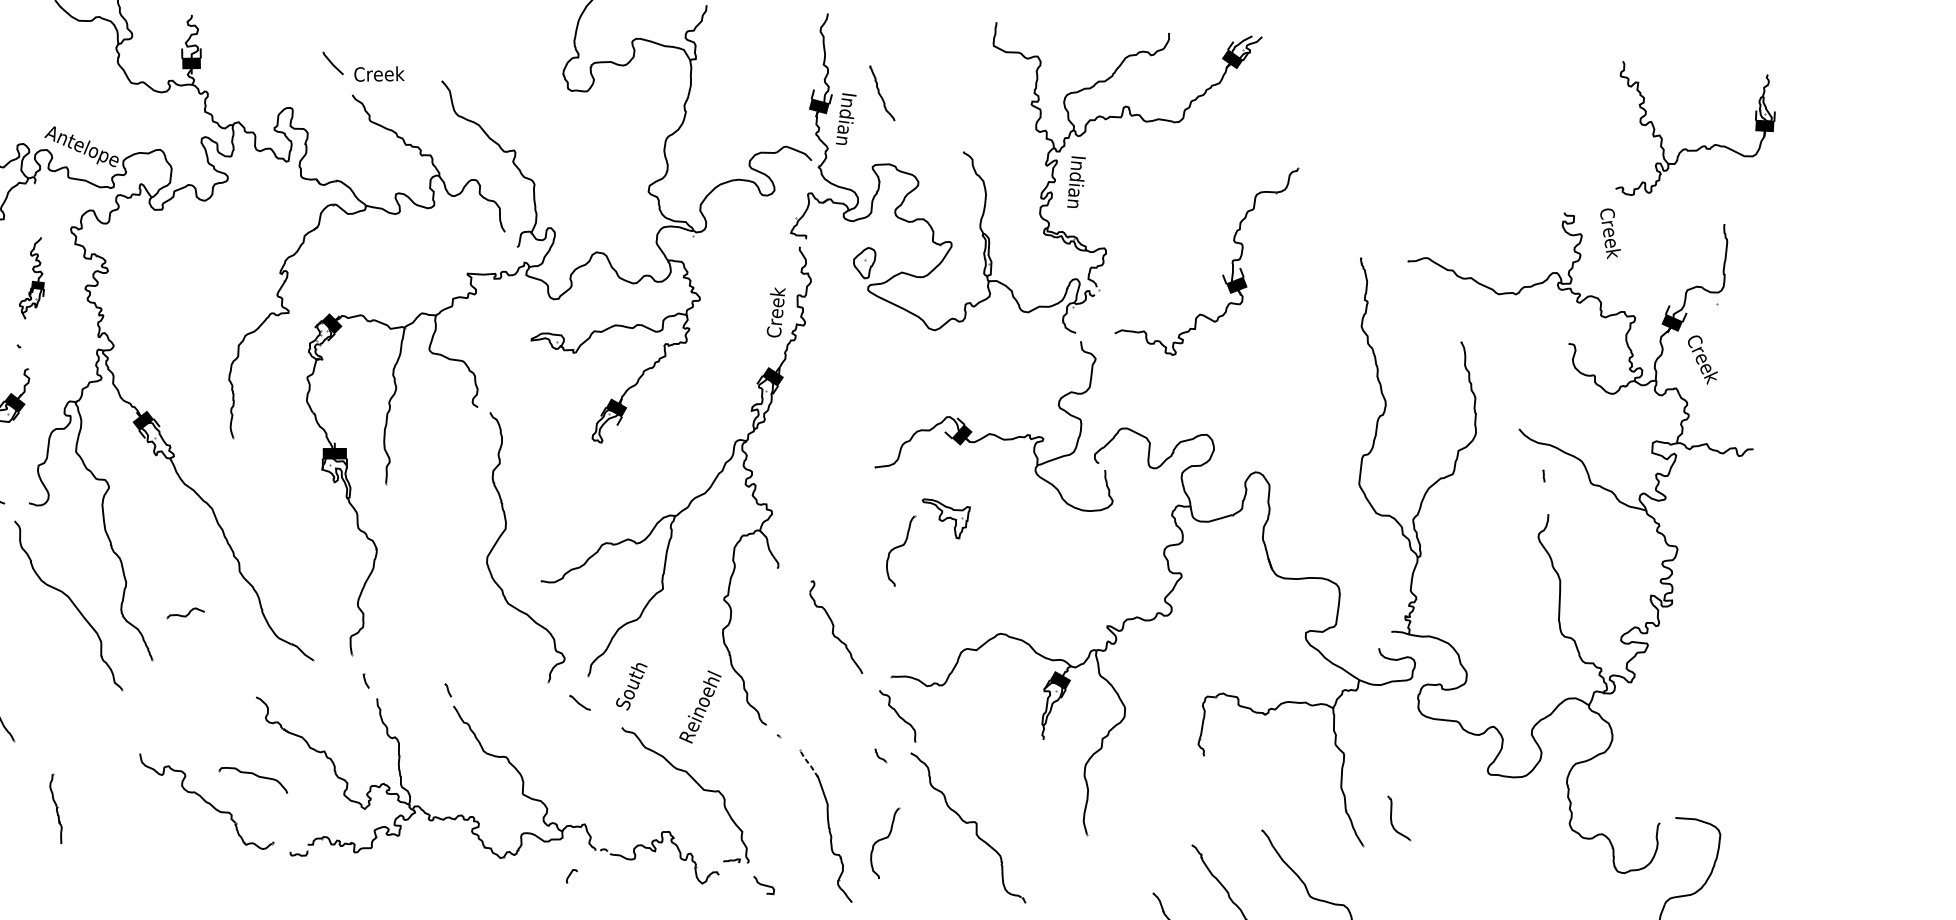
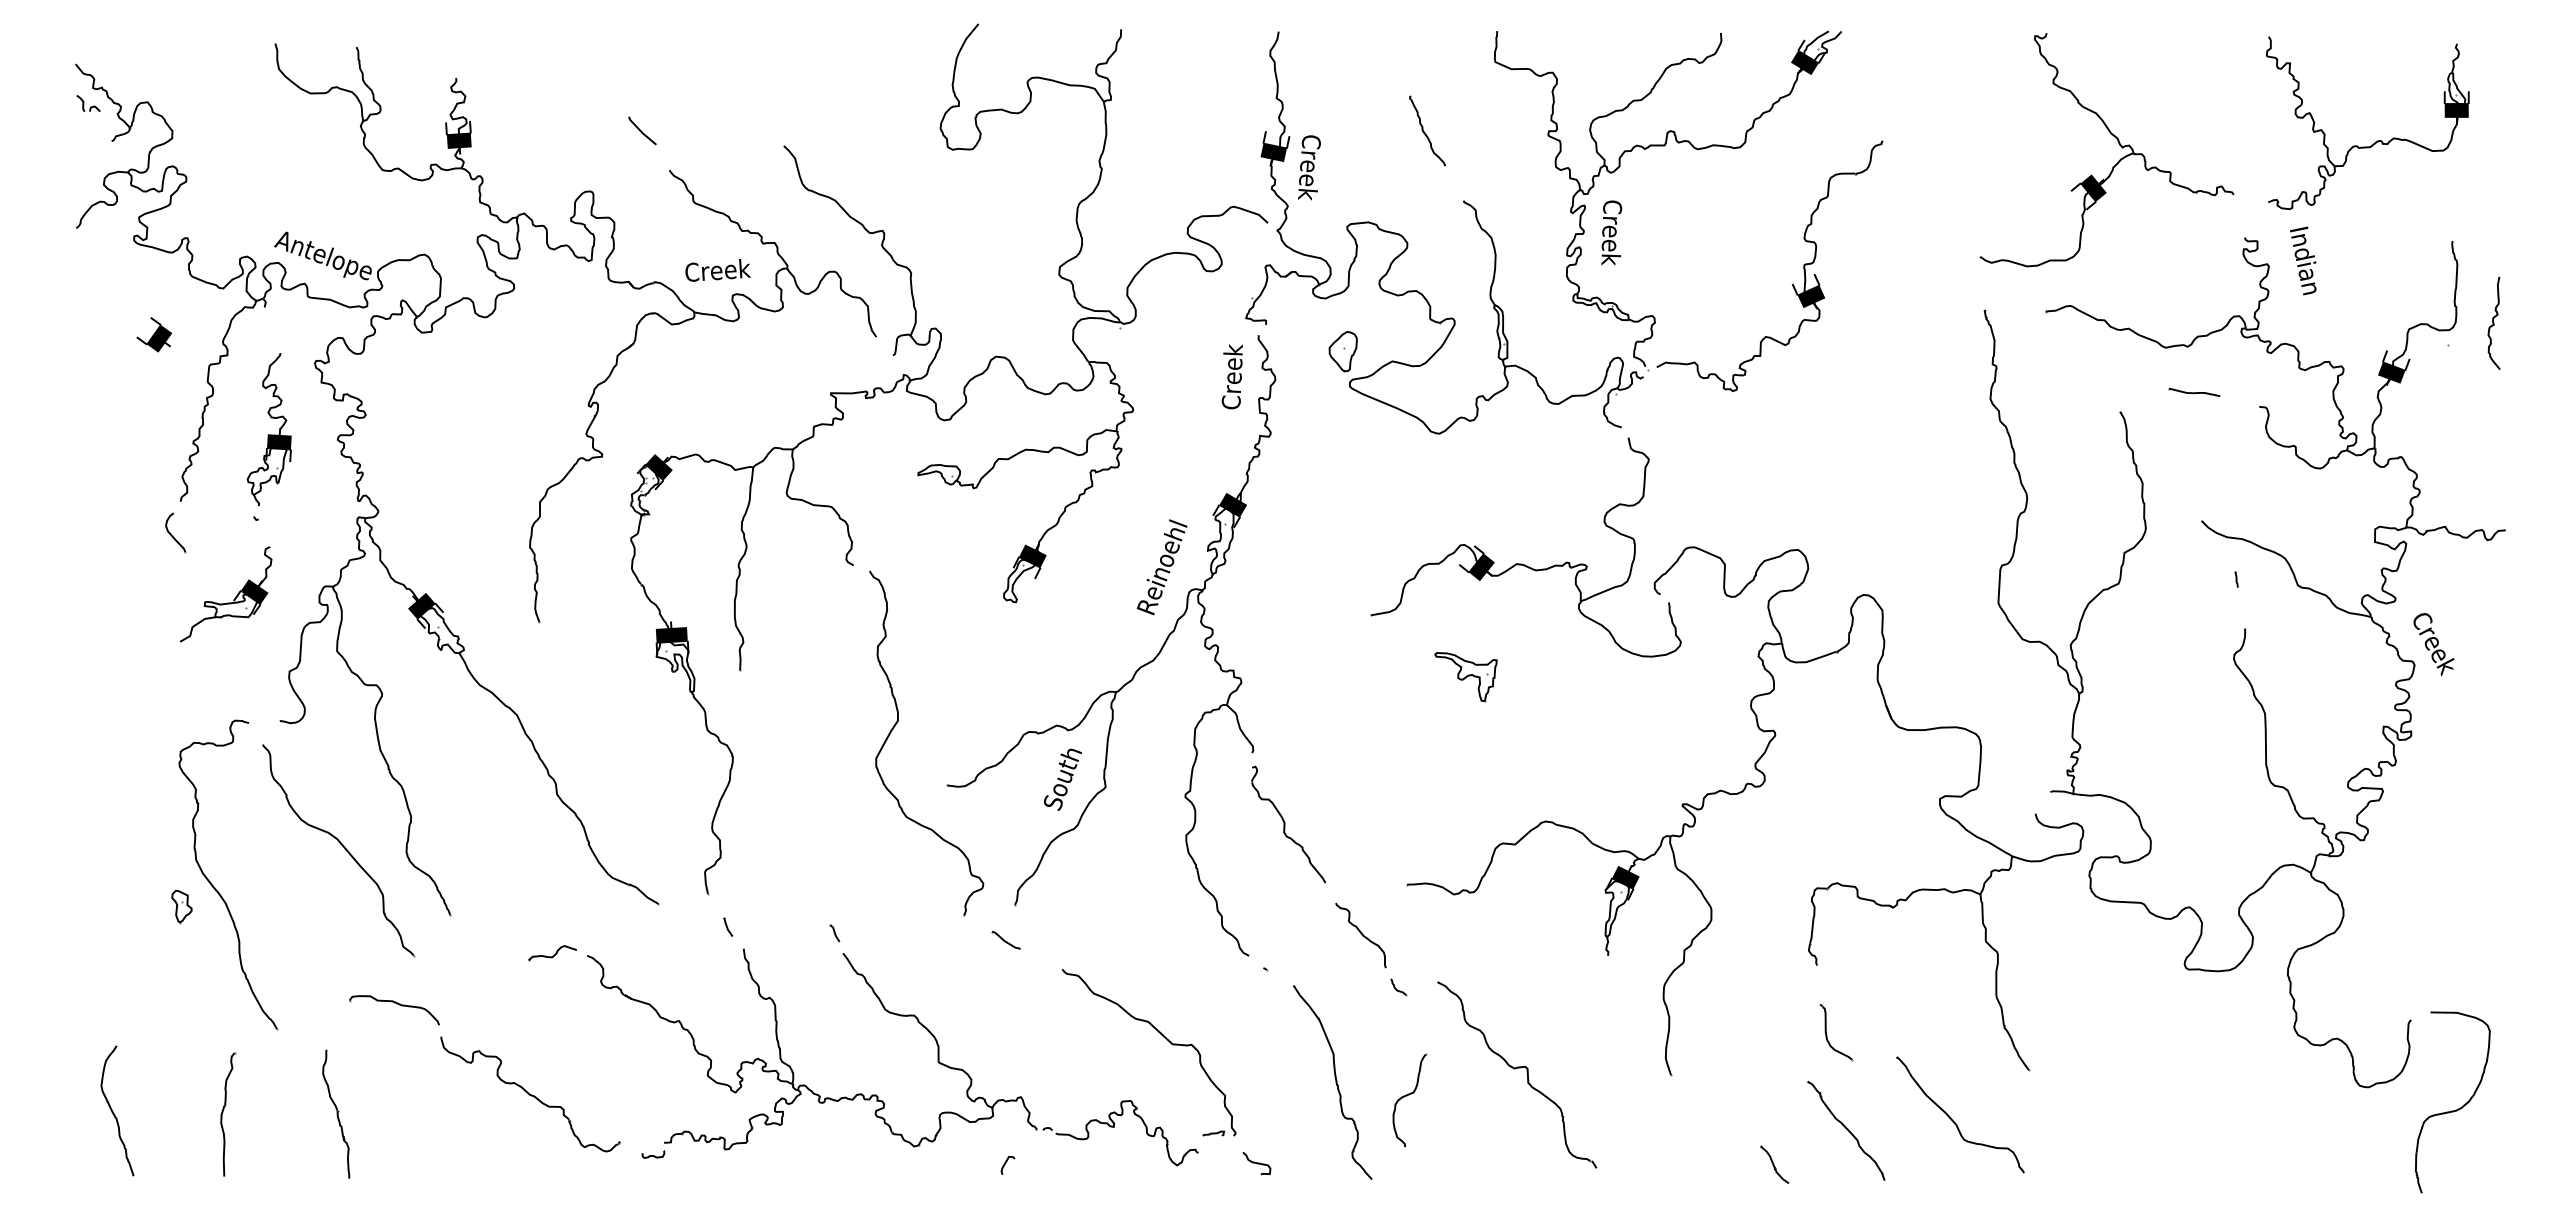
text: (379, 74) -> (717, 270), moved
part: (882, 92) -> (1427, 130), moved
text: (846, 118) -> (1309, 166), Indian -> Creek
part: (1471, 134) -> (2118, 143), added
part: (1702, 145) -> (2377, 140), moved
text: (1076, 182) -> (1611, 232), Indian -> Creek
text: (1610, 232) -> (2305, 260), Creek -> Indian
part: (1222, 275) -> (1791, 284), moved
part: (32, 278) -> (268, 429), size x1.43
curve: (1752, 288) -> (2493, 322), added
text: (775, 312) -> (1231, 376), moved
part: (1519, 329) -> (2194, 391), added
text: (1702, 360) -> (2433, 644), moved
part: (900, 550) -> (1409, 721), removed
part: (185, 613) -> (552, 953), moved
part: (836, 627) -> (1288, 824), moved
text: (631, 686) -> (1062, 779), moved
text: (699, 707) -> (1161, 567), moved
curve: (898, 716) -> (1361, 935), moved
line: (808, 763) -> (1305, 1002), dashed -> solid
part: (255, 775) -> (396, 1004), moved
part: (56, 808) -> (336, 1113), size x1.43
part: (1392, 820) -> (1827, 1035), moved

